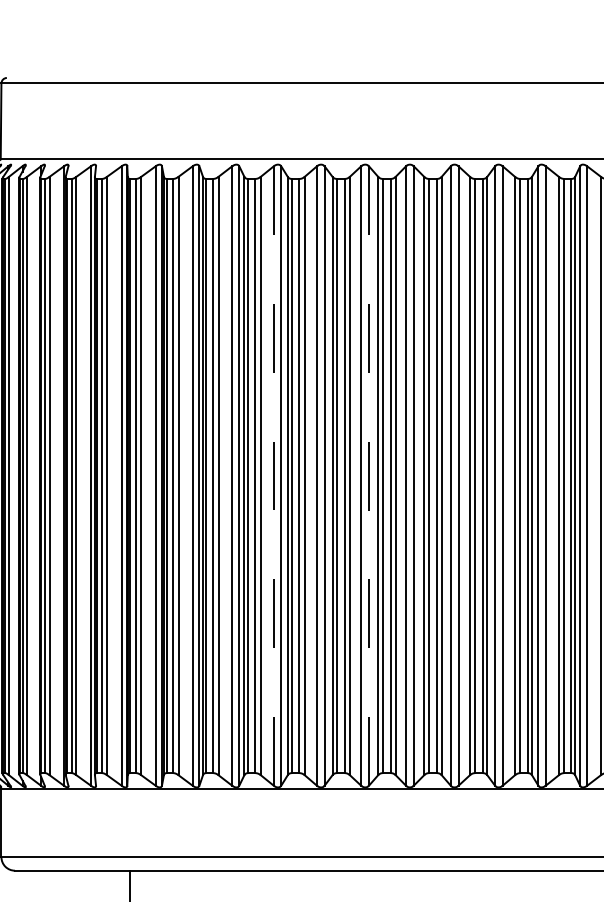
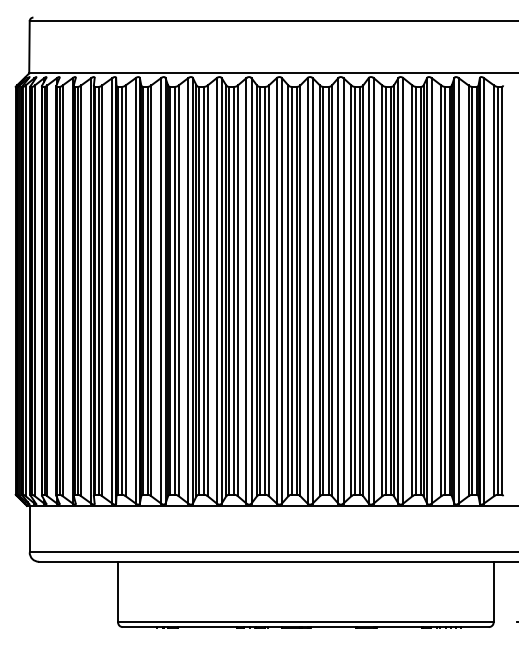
line: (273, 475) -> (216, 290), dashed -> solid
line: (369, 475) -> (282, 290), dashed -> solid

